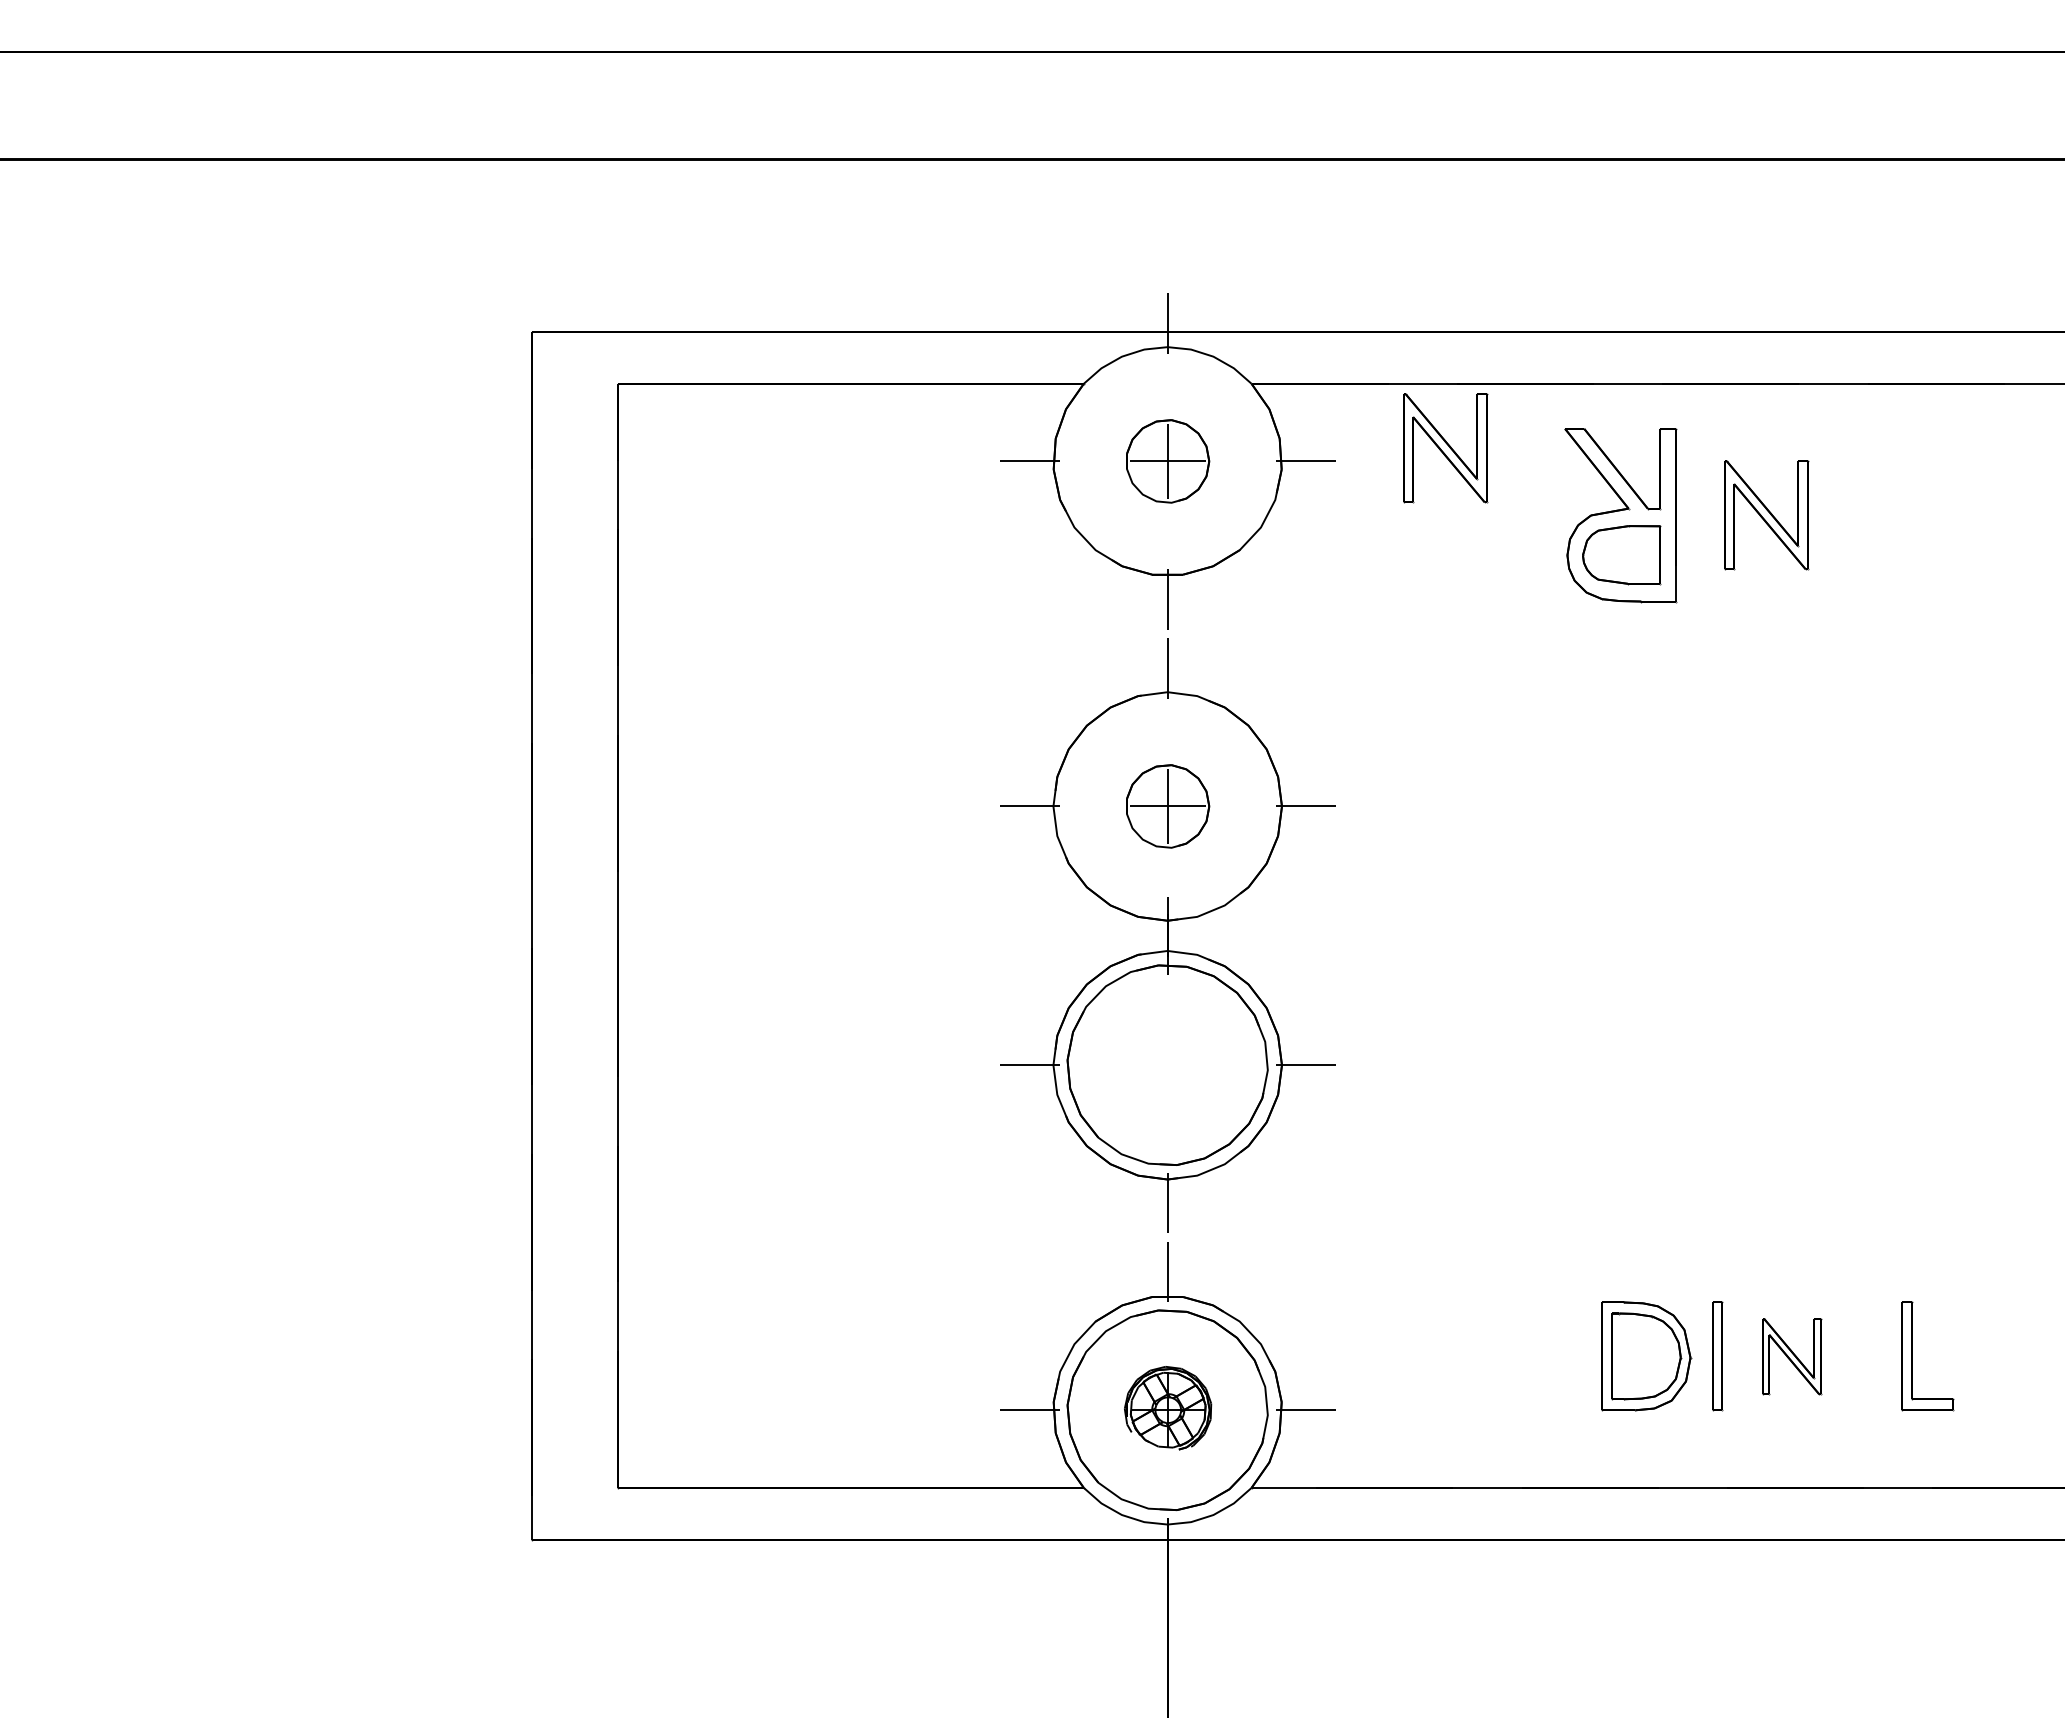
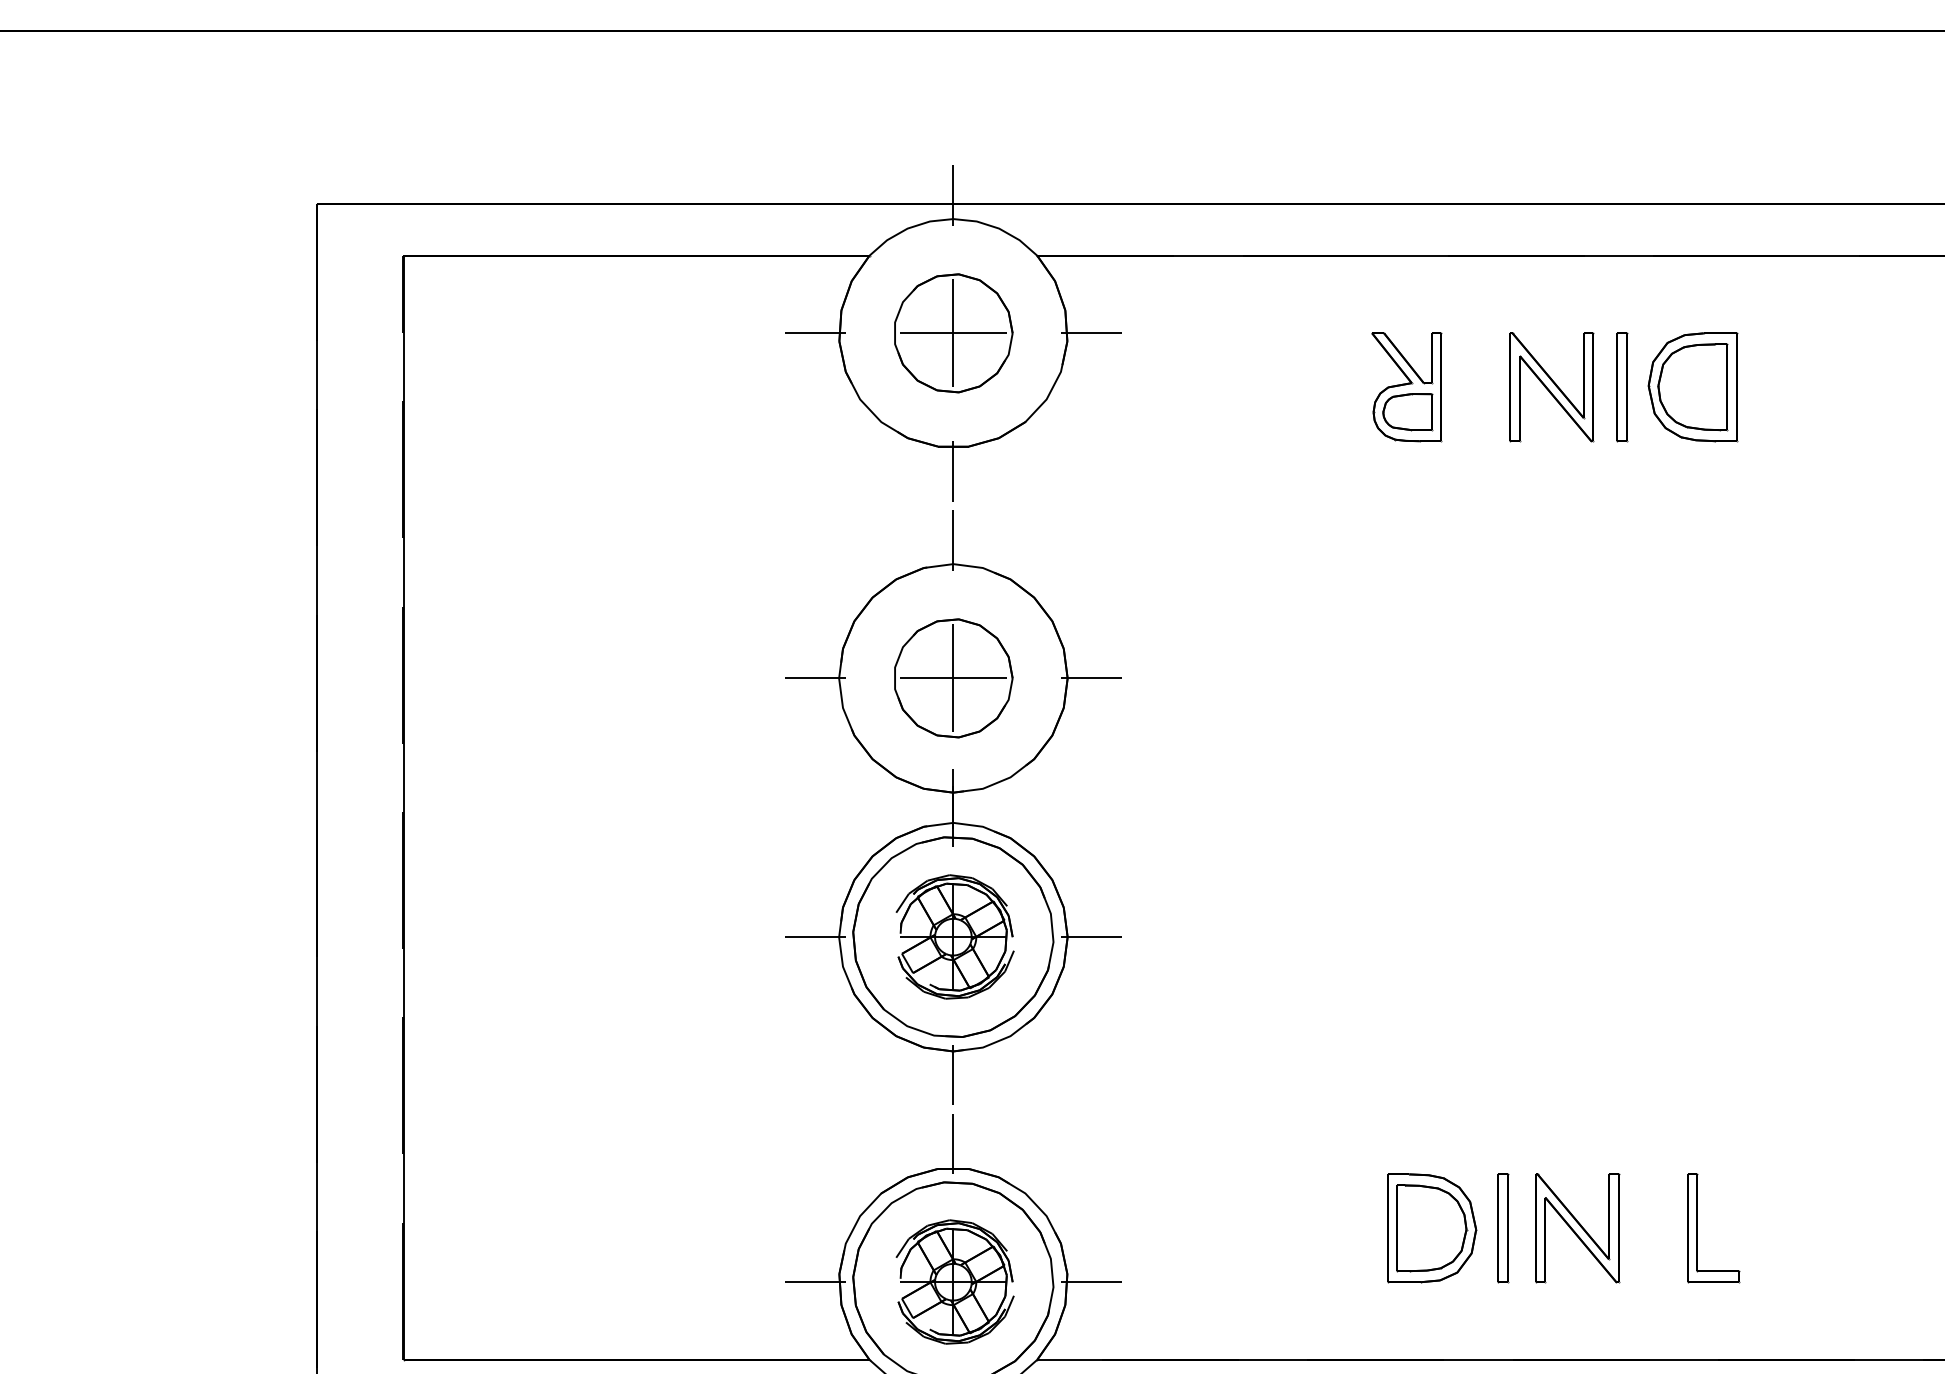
part: (1445, 448) -> (1231, 320), removed
part: (1167, 461) -> (953, 333), size x1.43
part: (1621, 515) -> (1407, 387), size x0.62
part: (1836, 515) -> (1622, 387), added
part: (1907, 515) -> (1693, 387), added
part: (1167, 806) -> (953, 678), size x1.43
part: (1169, 1064) -> (955, 936), added
part: (1791, 1356) -> (1577, 1228), size x1.43
part: (1169, 1409) -> (955, 1281), size x1.43

